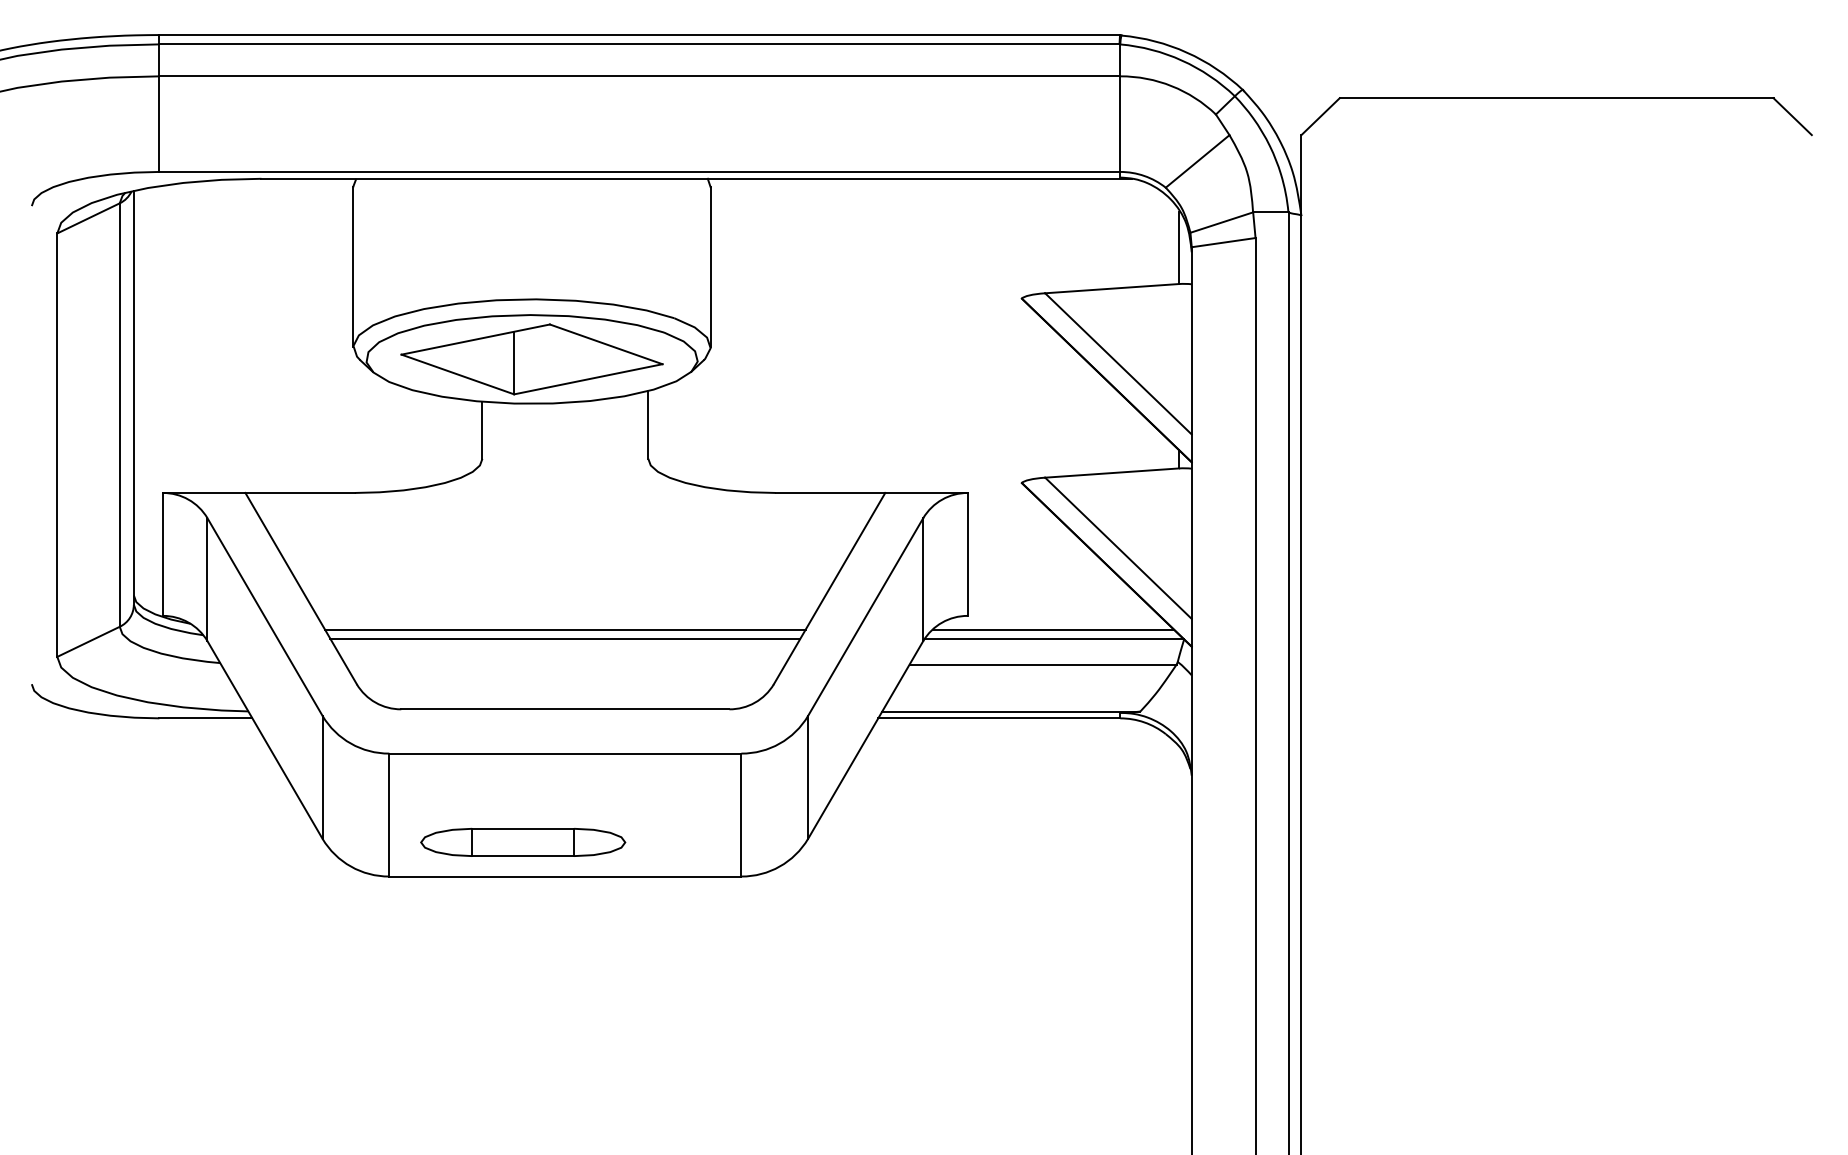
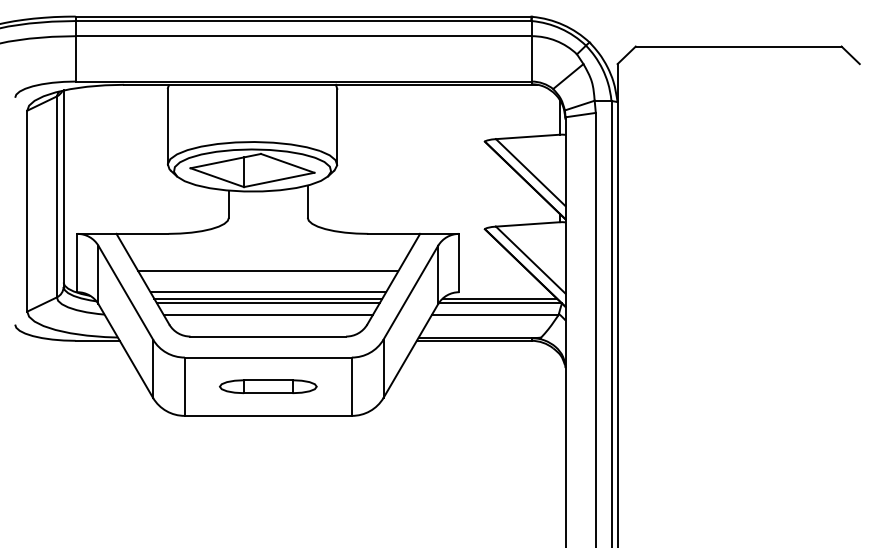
line: (565, 572) -> (268, 271), added
line: (565, 616) -> (268, 292), added
line: (563, 664) -> (267, 315), added
part: (523, 841) -> (268, 386), moved

